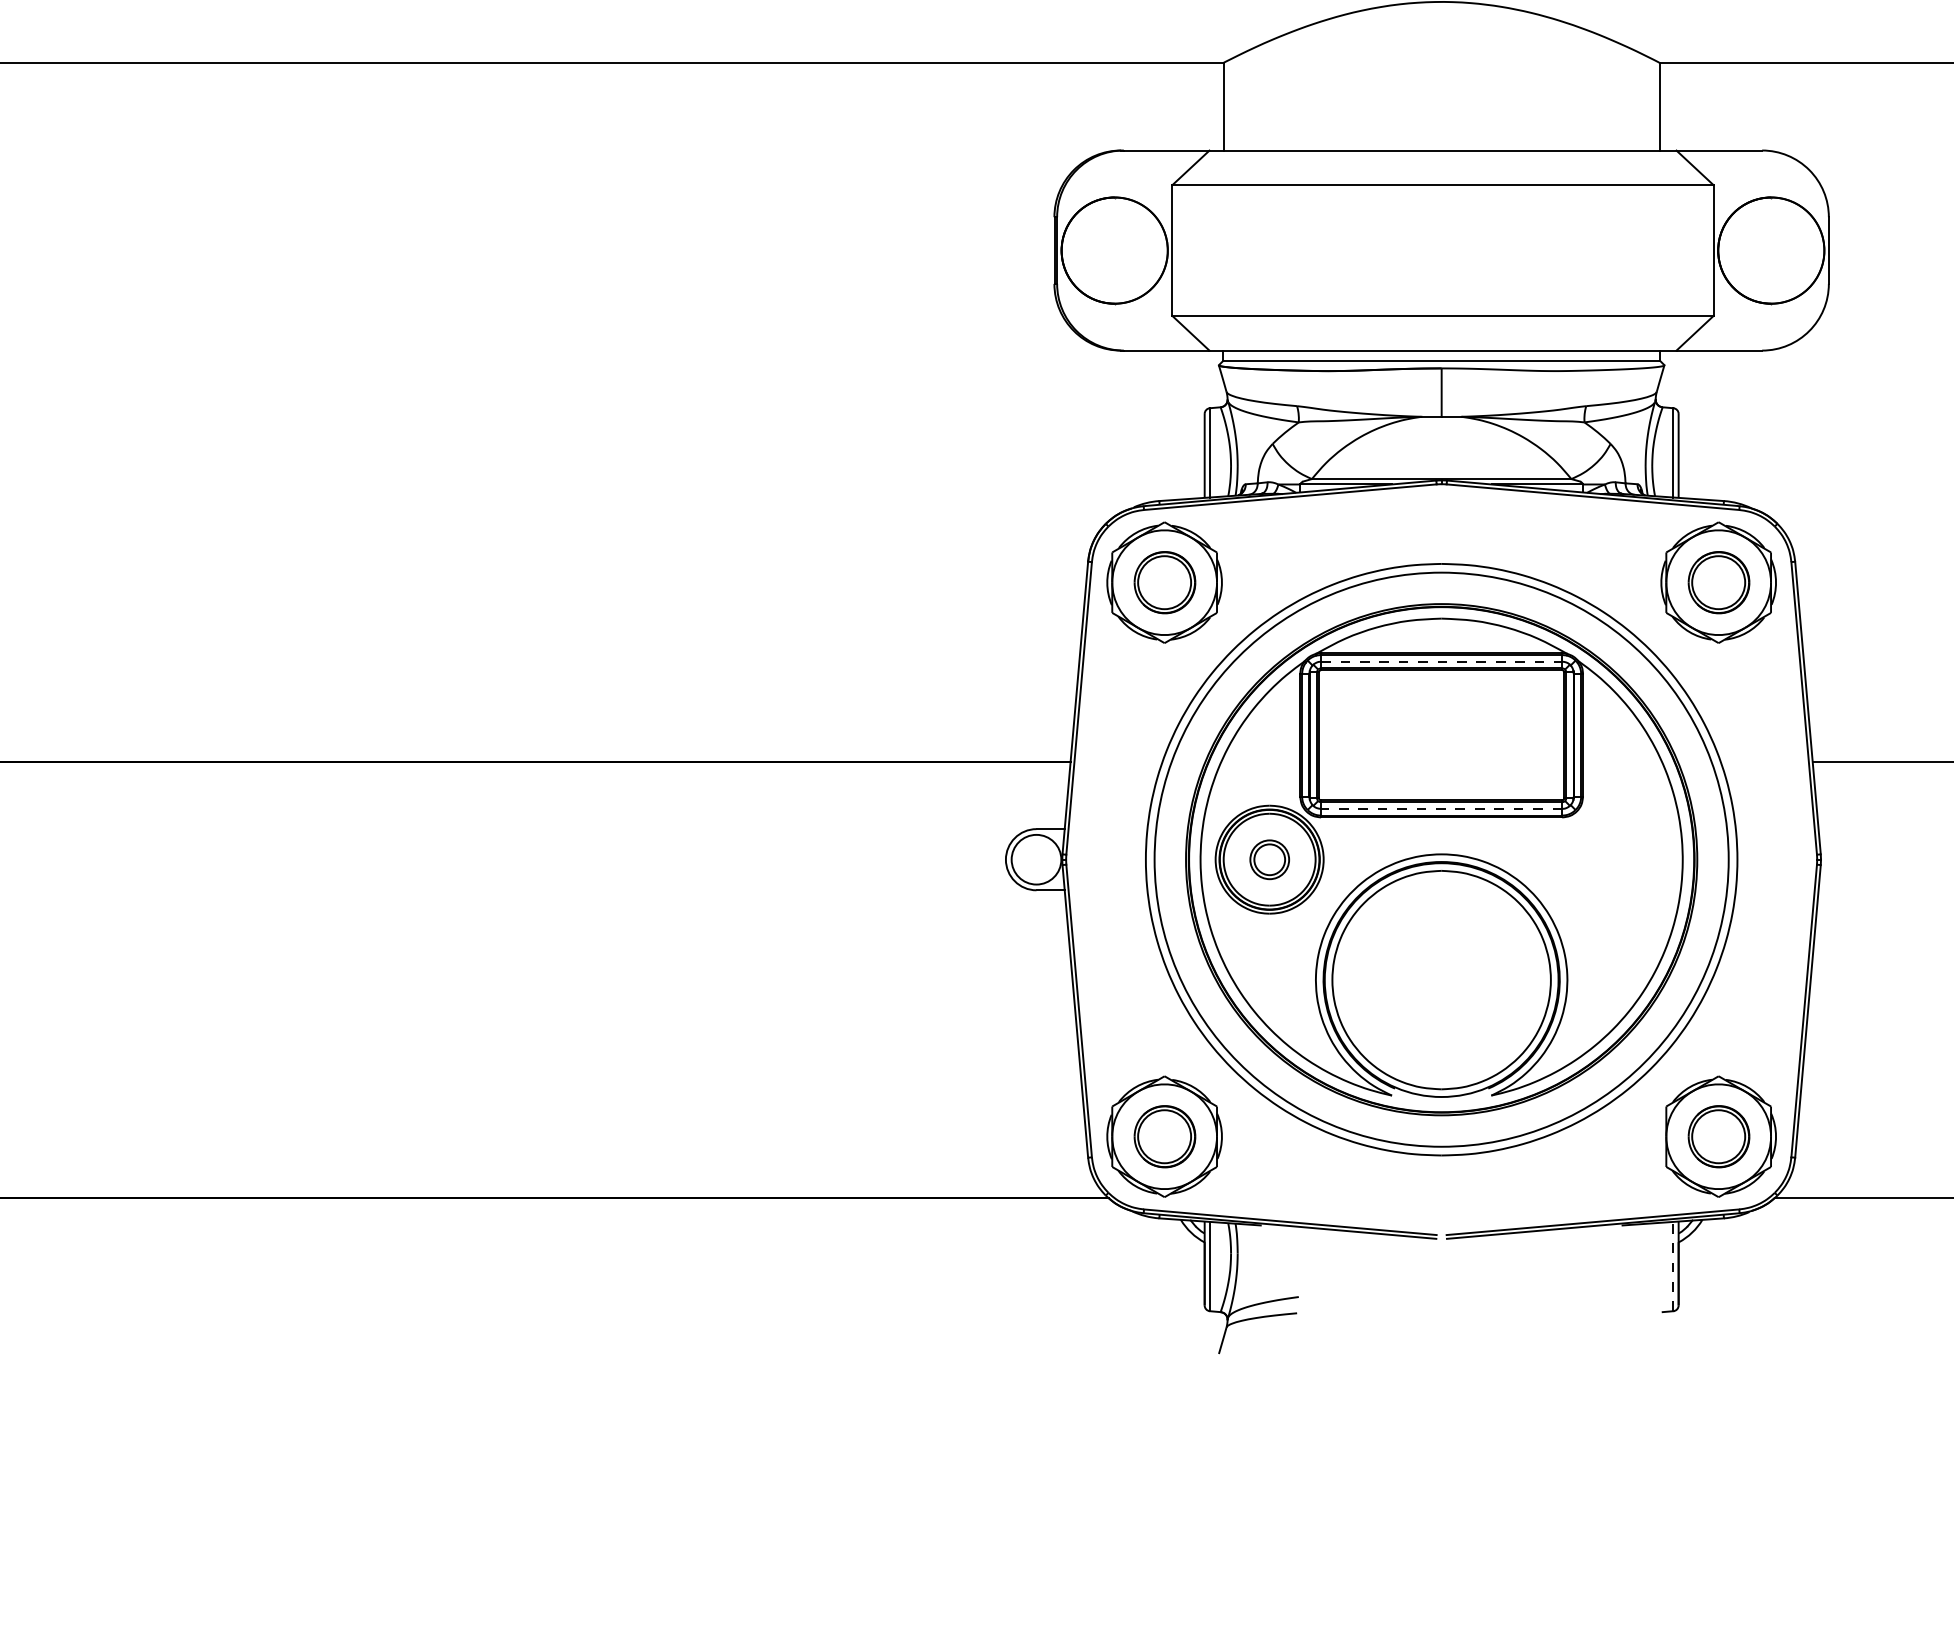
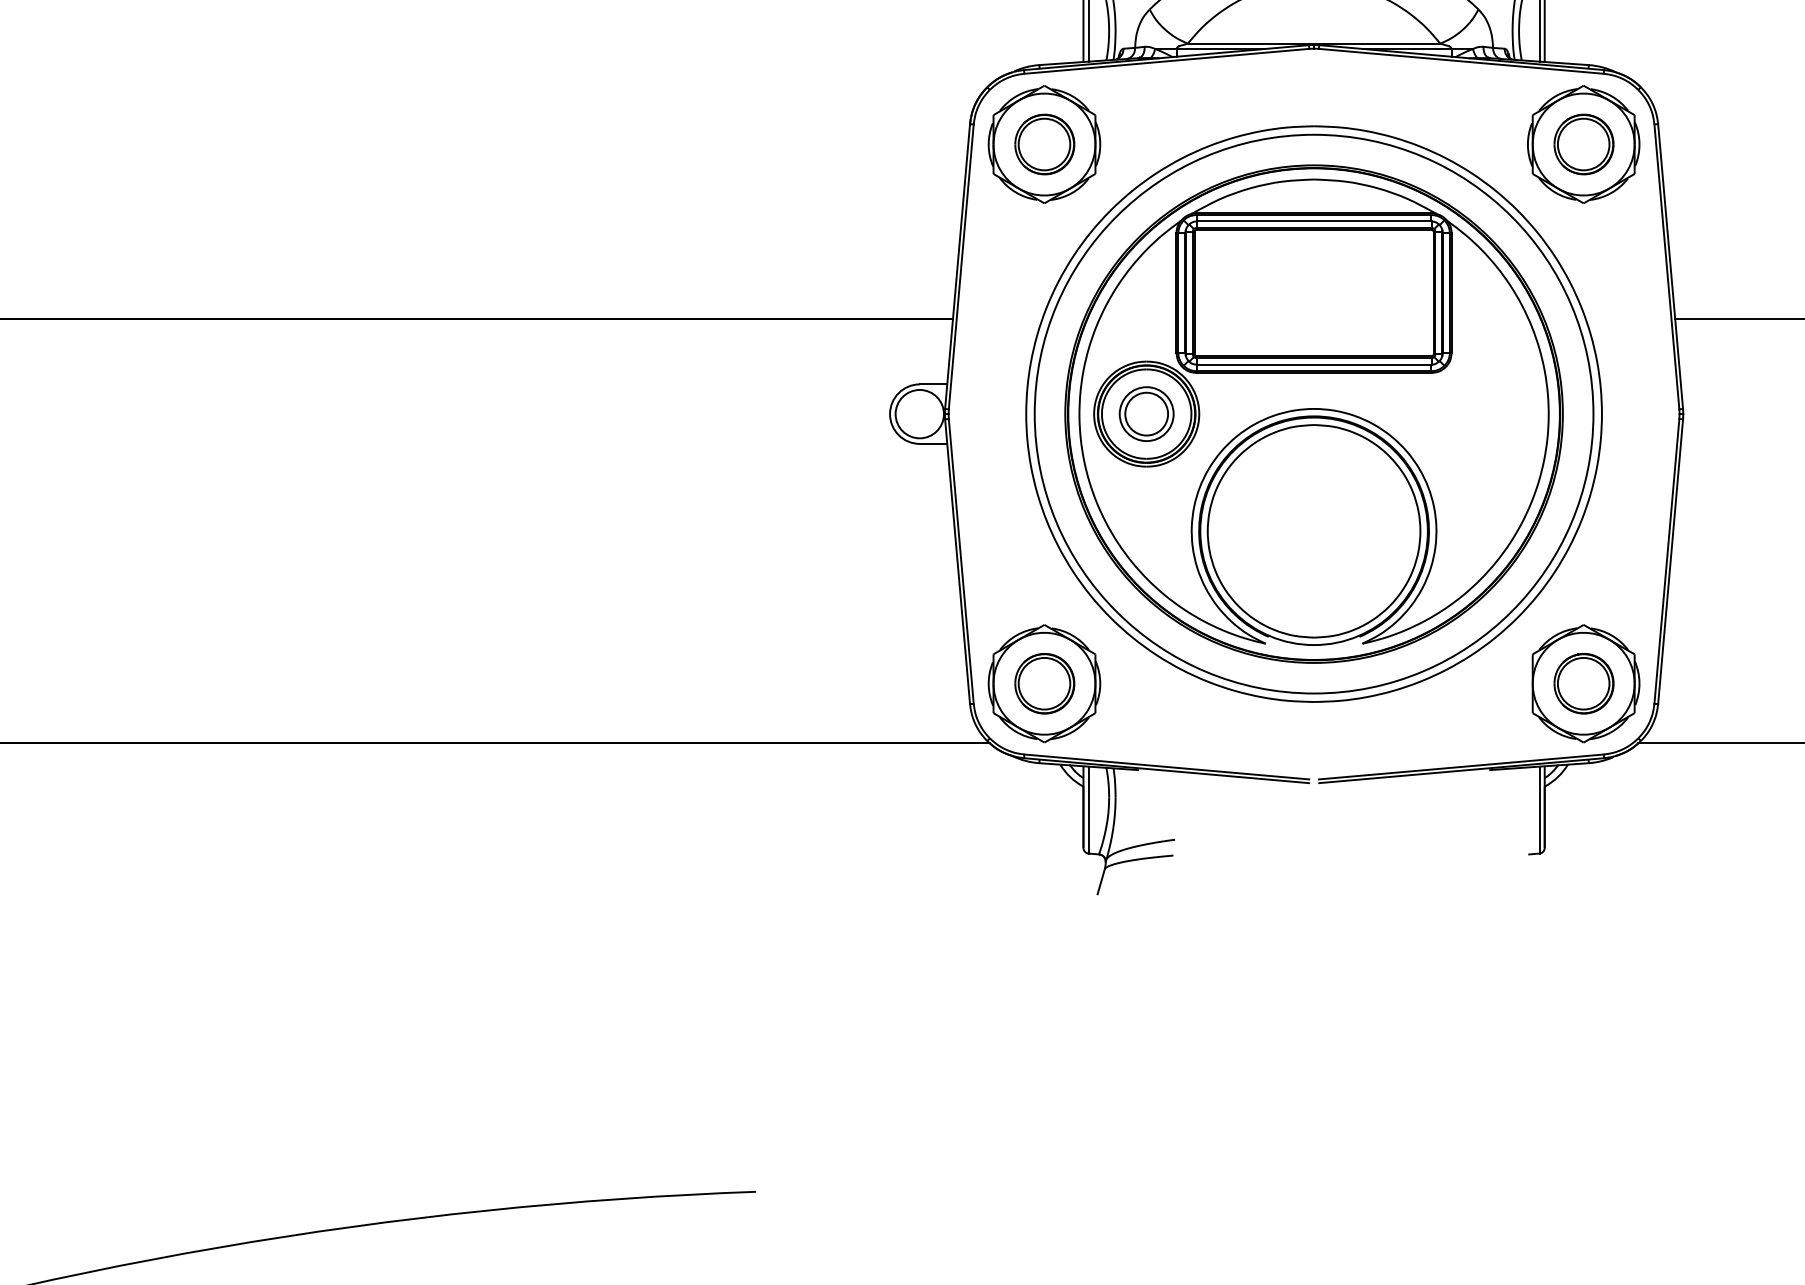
line: (1441, 661) -> (1313, 221), dashed -> solid
line: (1441, 808) -> (1313, 364), dashed -> solid
part: (1269, 859) -> (1146, 413), size x1.43
line: (1673, 1266) -> (1539, 810), dashed -> solid

